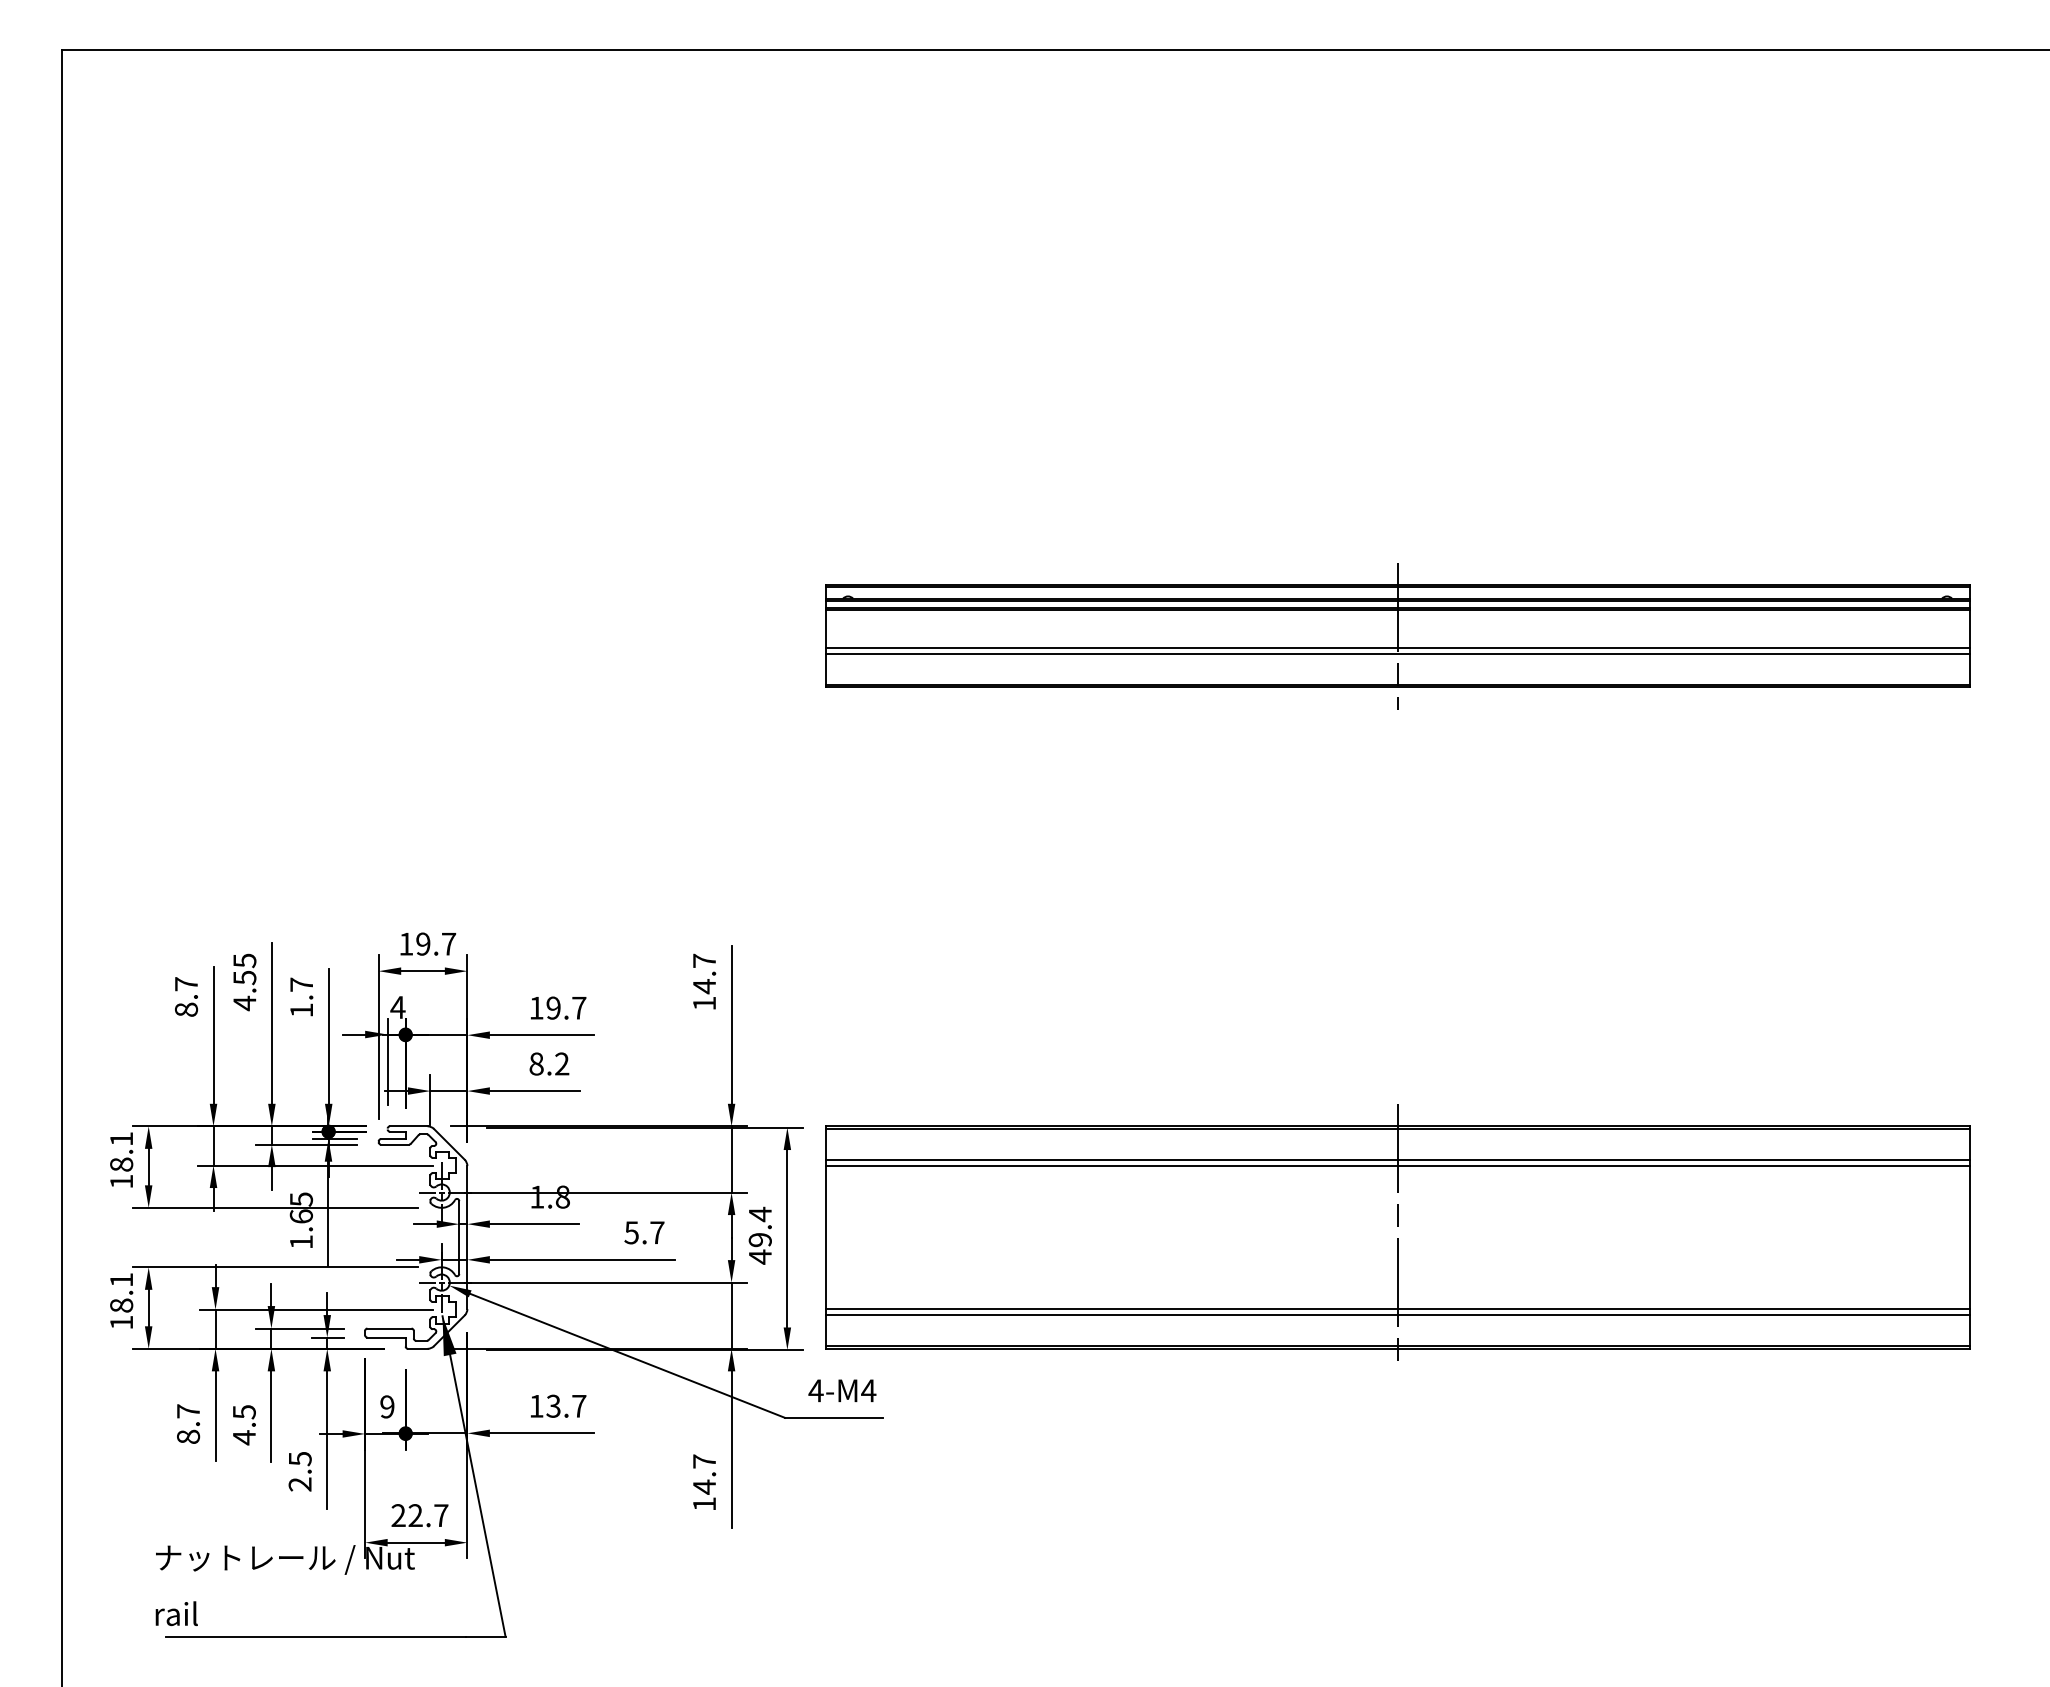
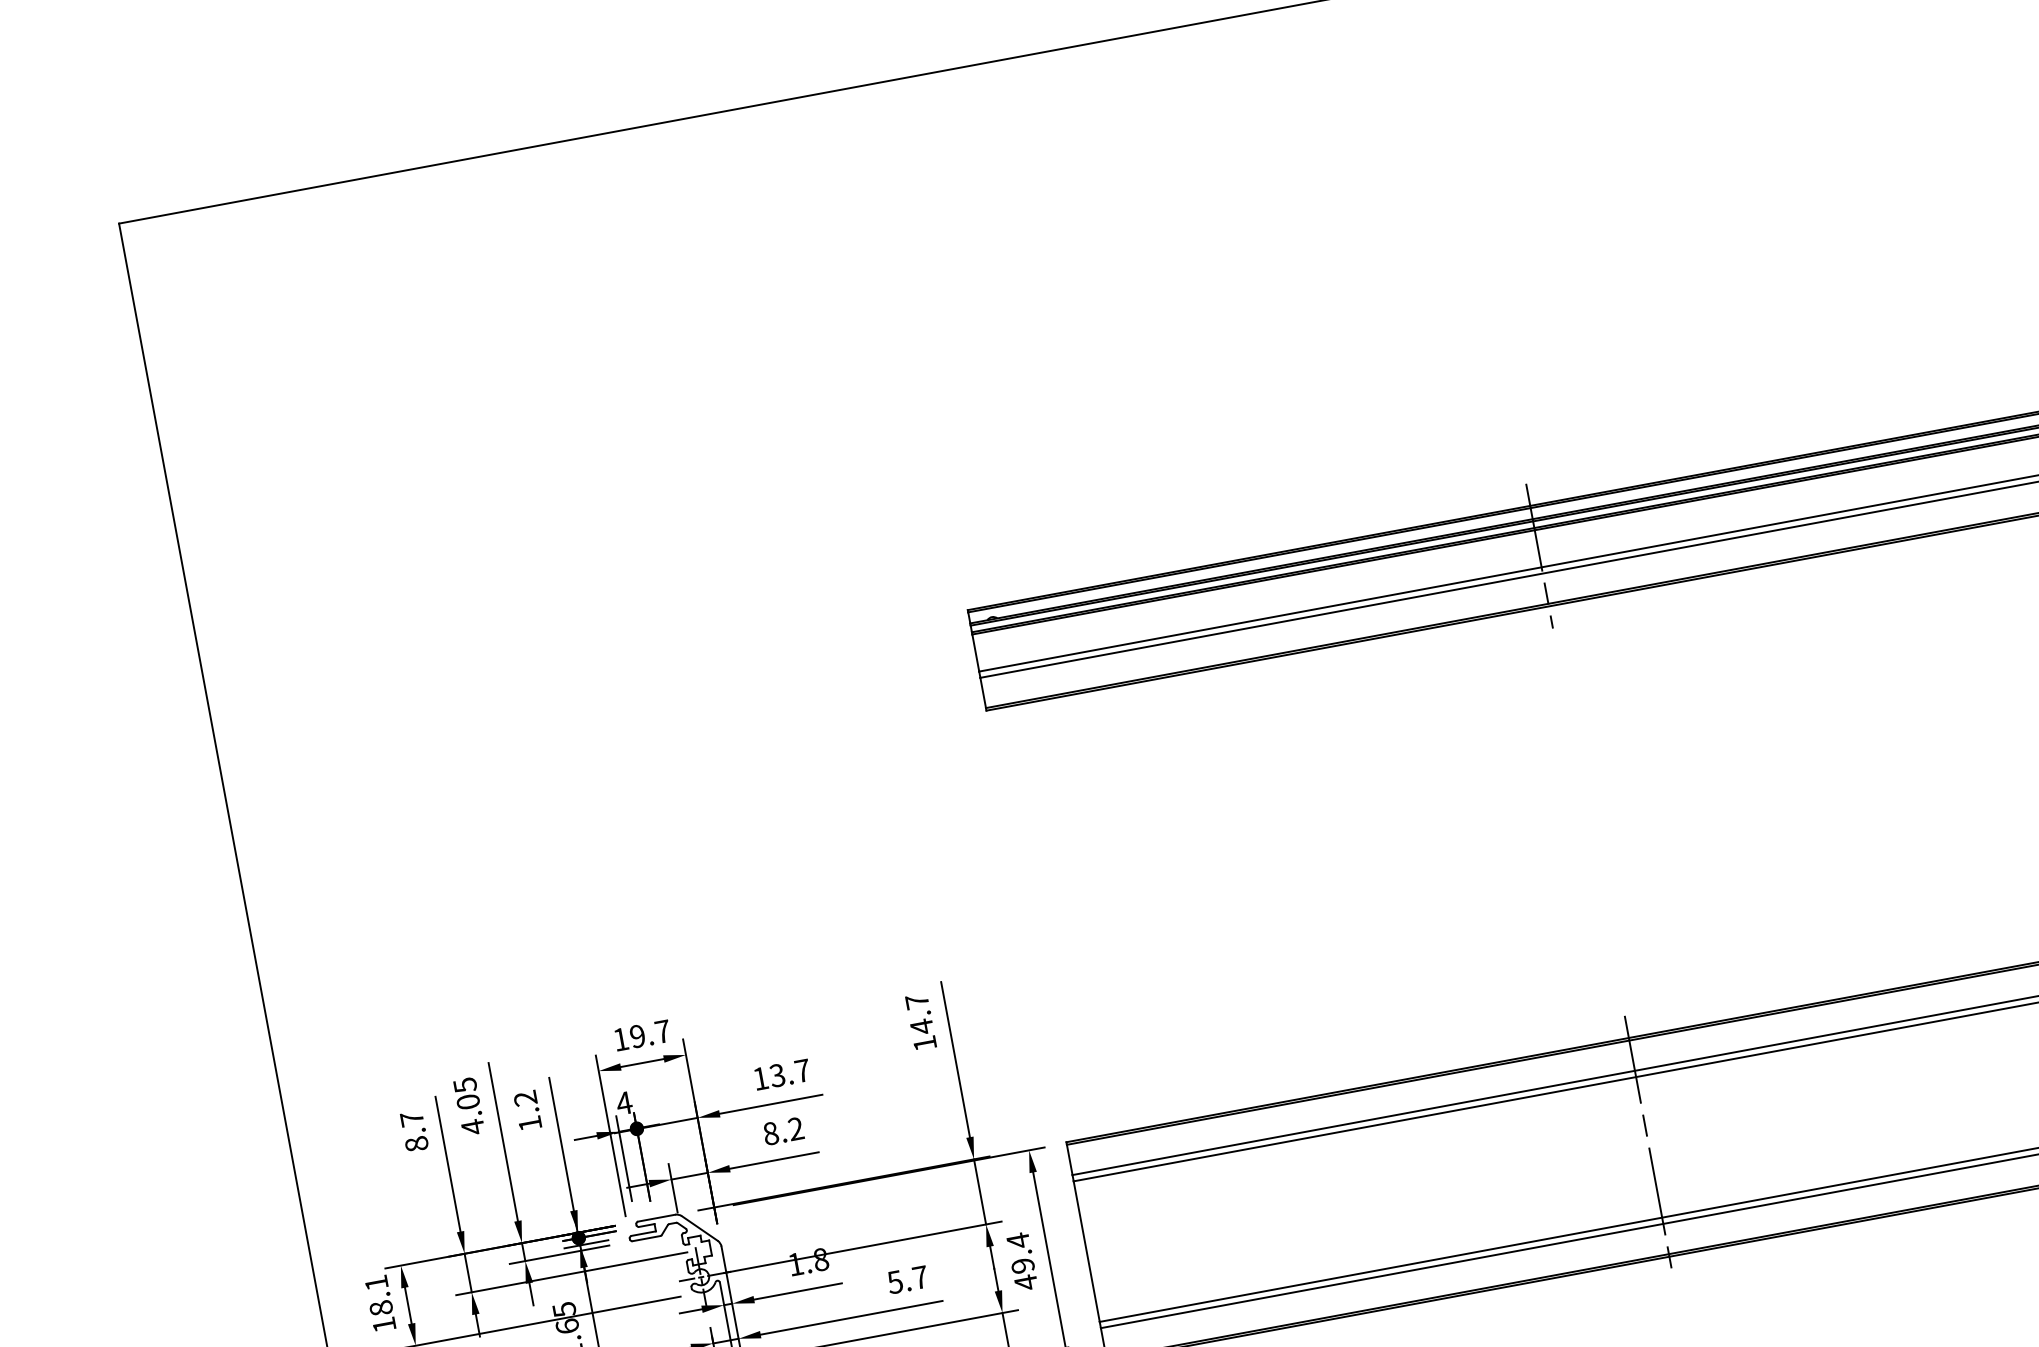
text: (244, 977) -> (467, 1101), 4.55 -> 4.05
text: (301, 984) -> (525, 1098), 1.7 -> 1.2
text: (553, 1007) -> (777, 1074), 19.7 -> 13.7

